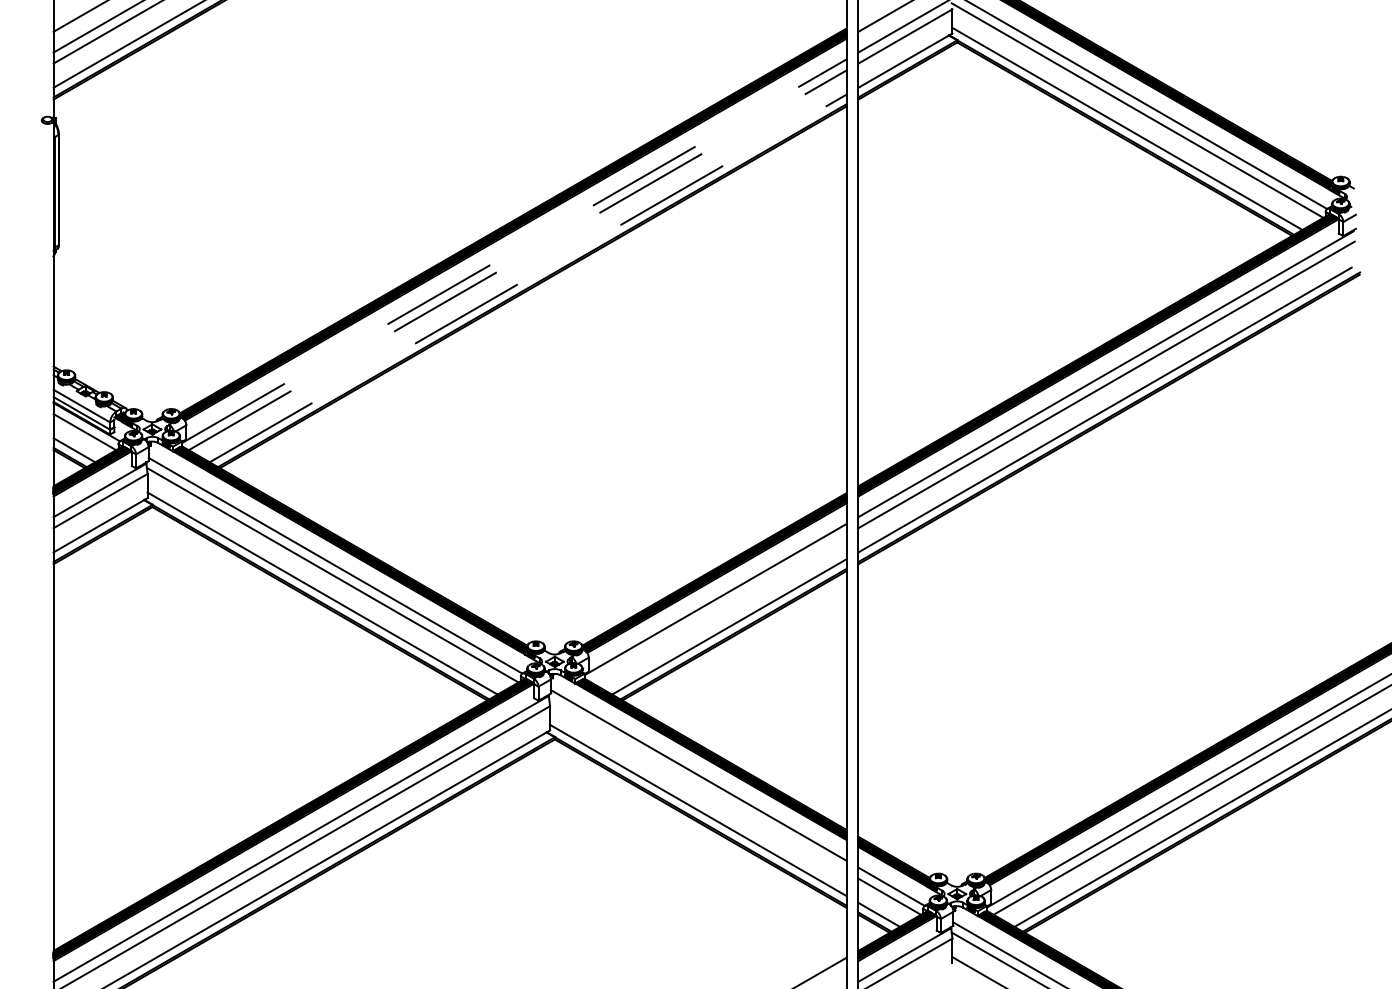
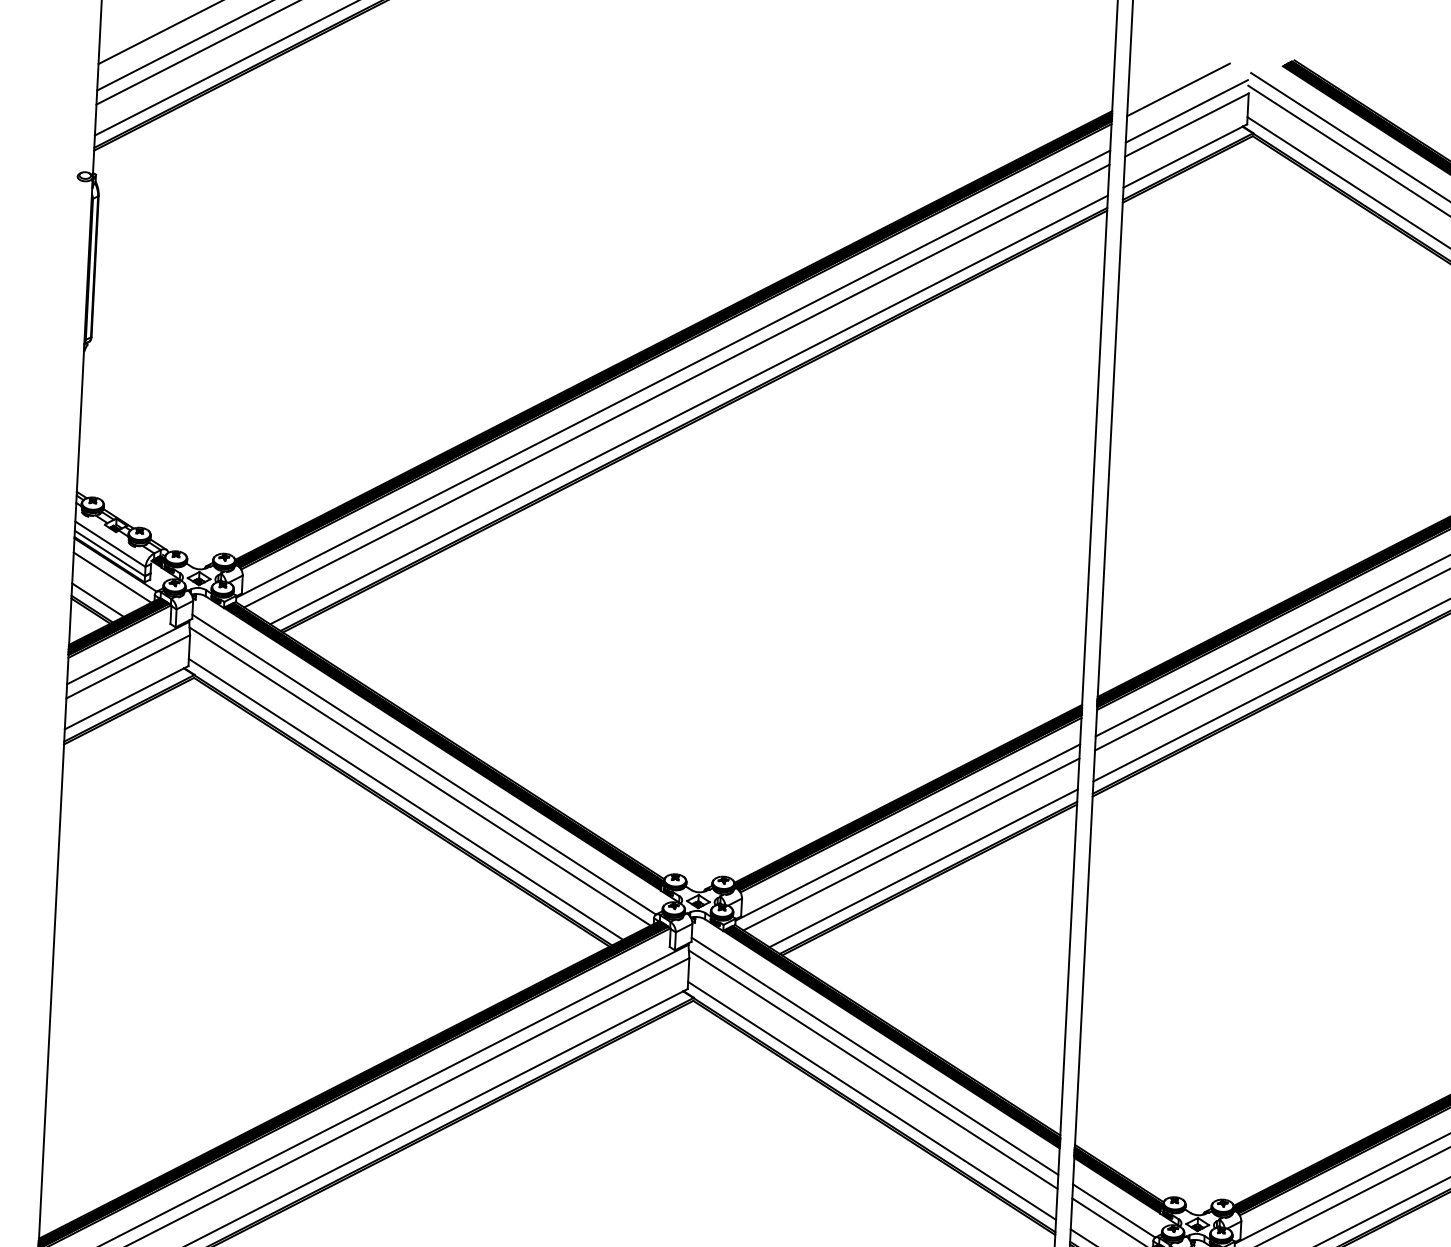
line: (514, 251) -> (673, 374), dashed -> solid
line: (517, 260) -> (676, 386), dashed -> solid
line: (528, 278) -> (689, 410), dashed -> solid
line: (718, 608) -> (910, 844), added
line: (697, 785) -> (872, 1068), added

